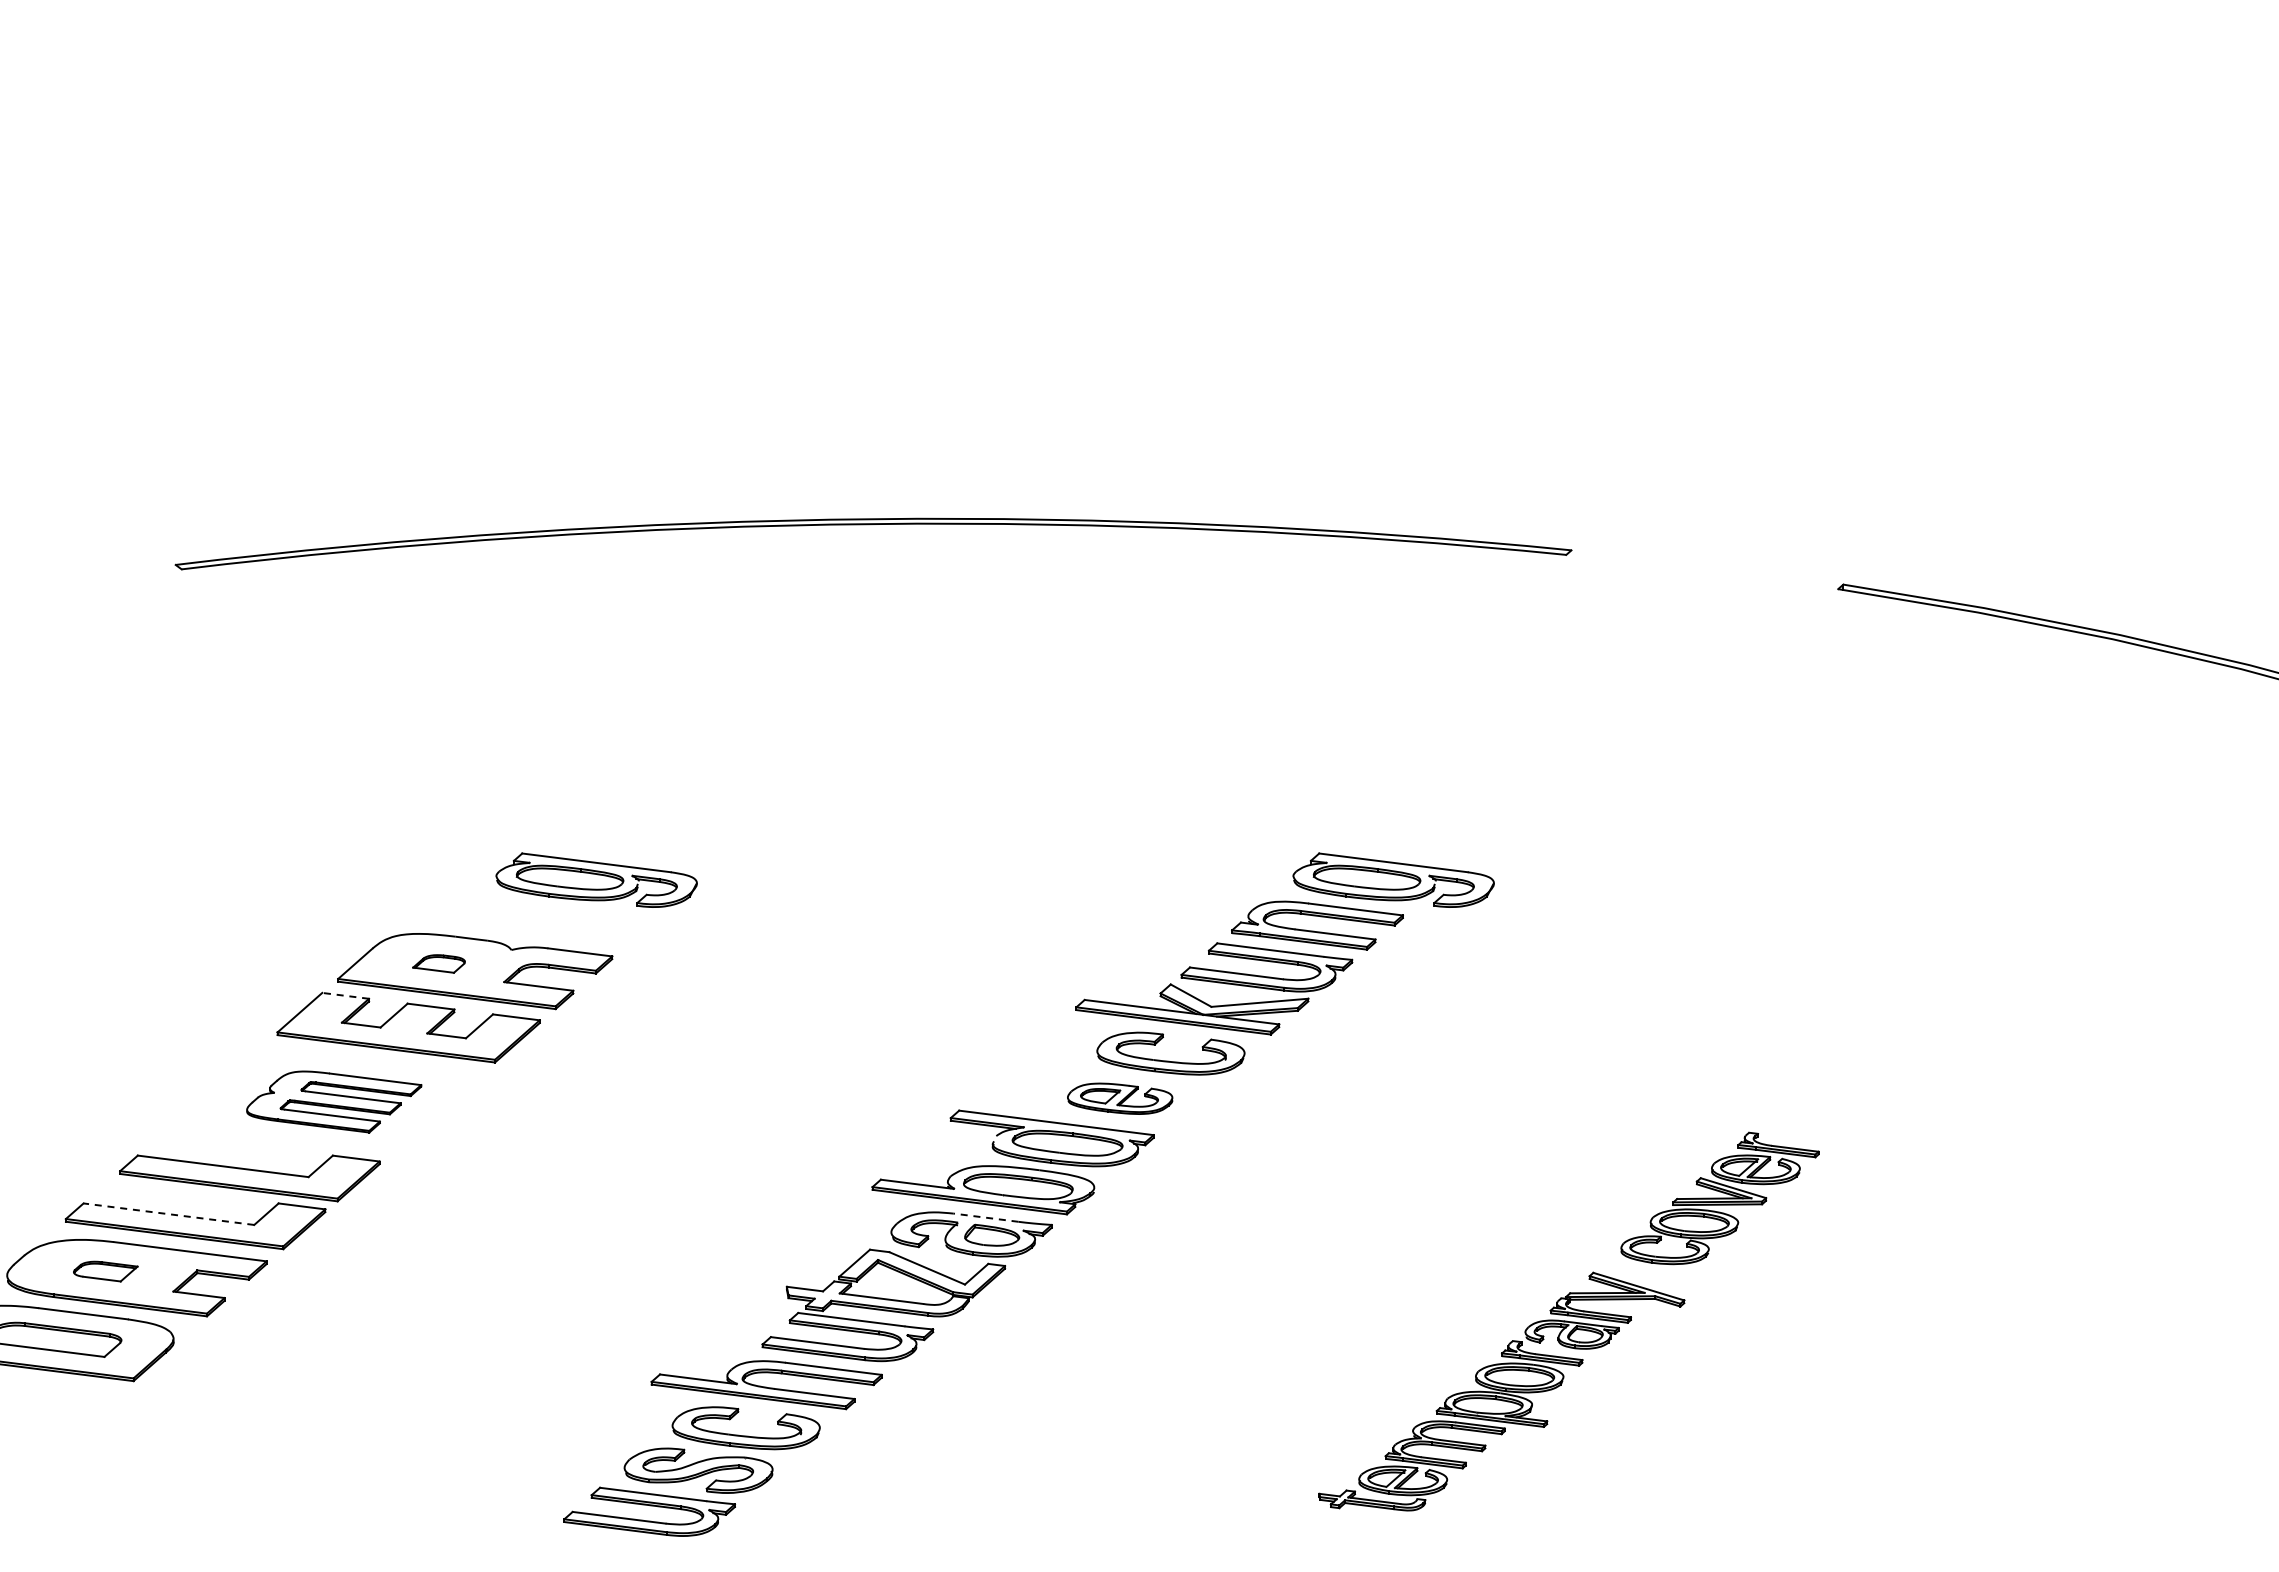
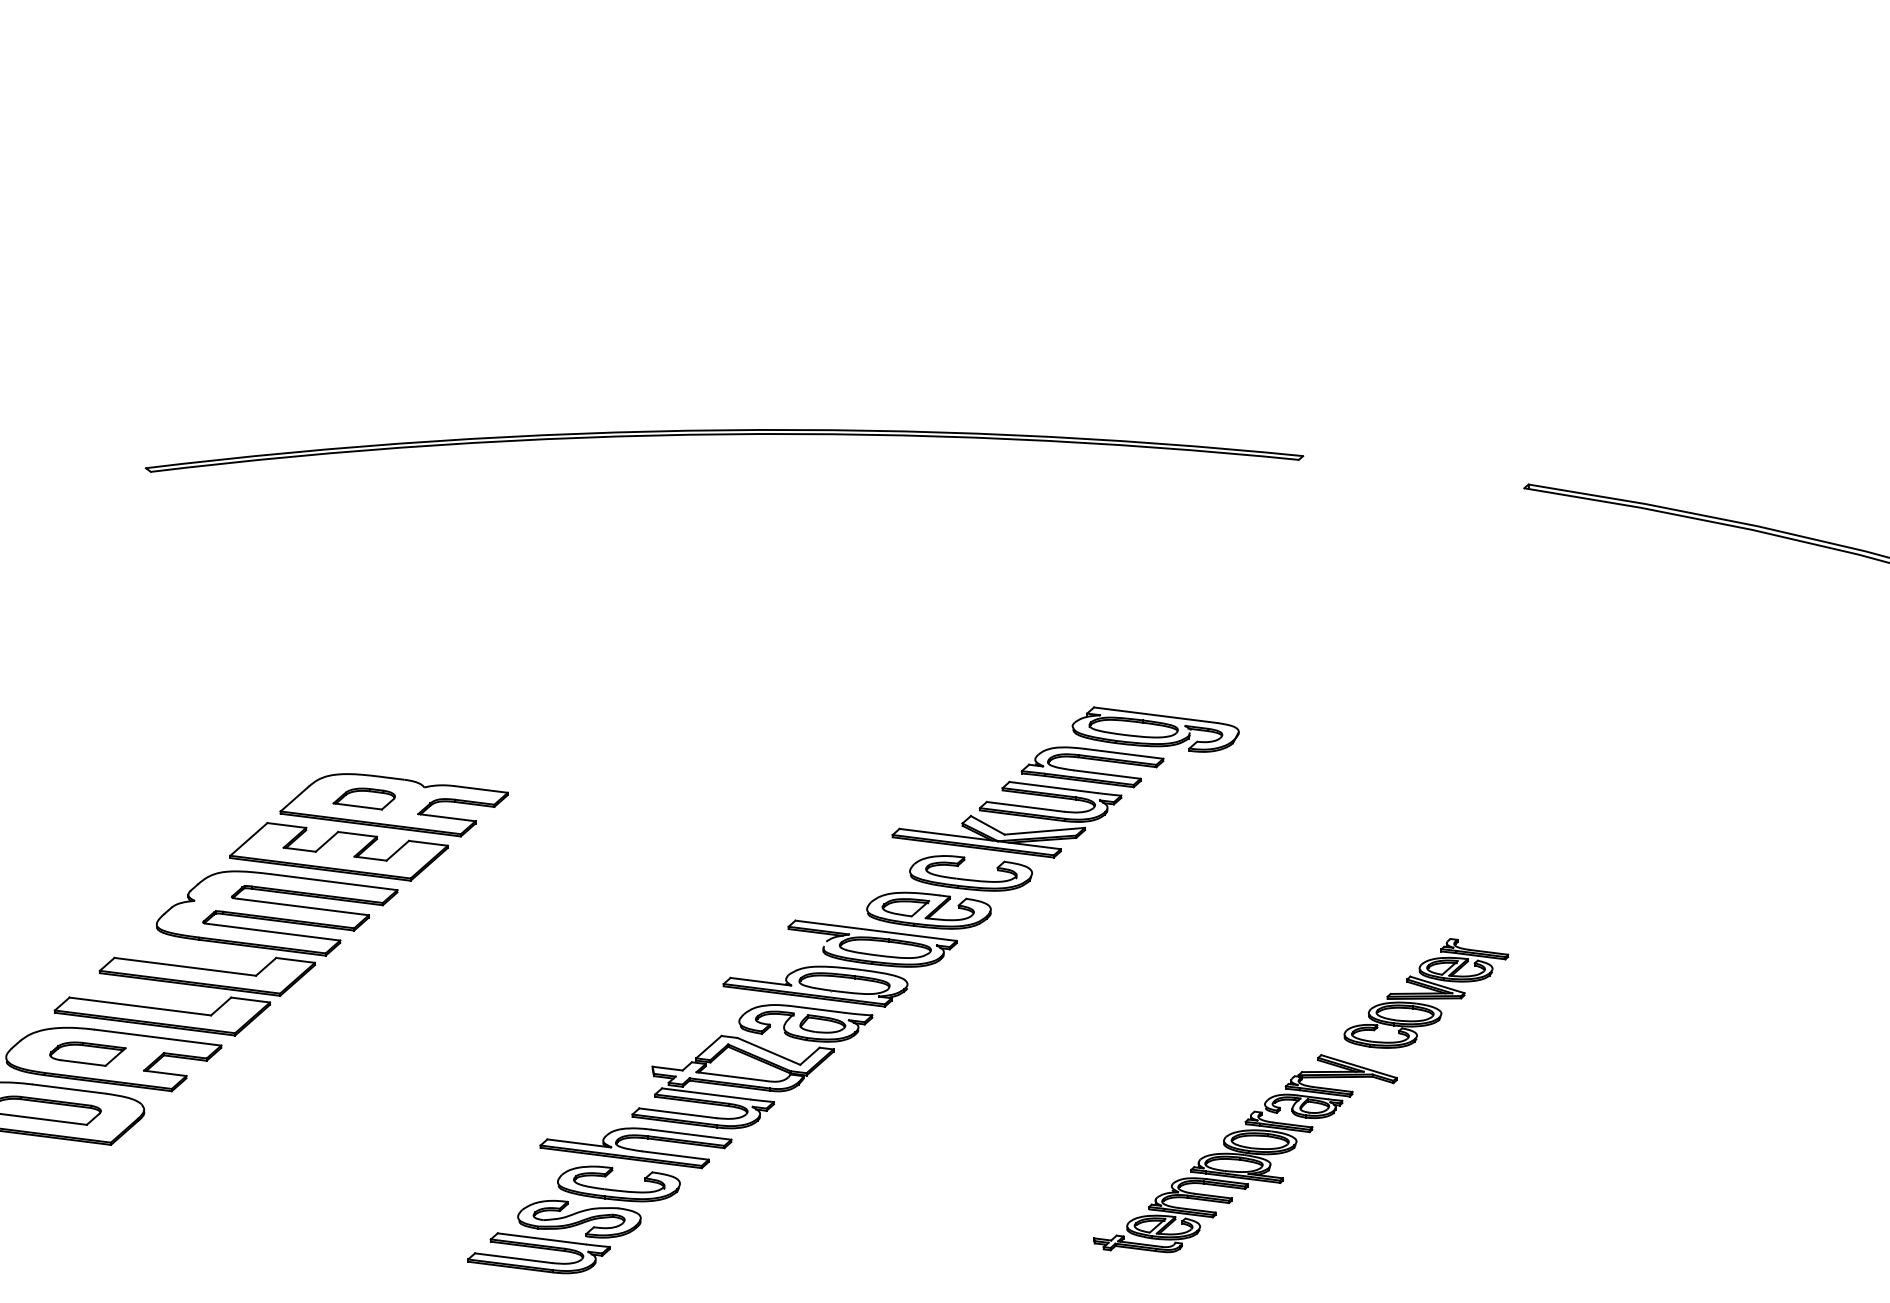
part: (596, 879) -> (494, 729), removed
part: (438, 963) -> (363, 798), size x1.43
line: (345, 995) -> (286, 825), dashed -> solid
part: (1119, 1098) -> (928, 910), size x1.43
part: (334, 1101) -> (277, 913), size x1.67
line: (168, 1214) -> (139, 1006), dashed -> solid
line: (986, 1217) -> (818, 1009), dashed -> solid
part: (105, 1271) -> (87, 1054), size x1.43

